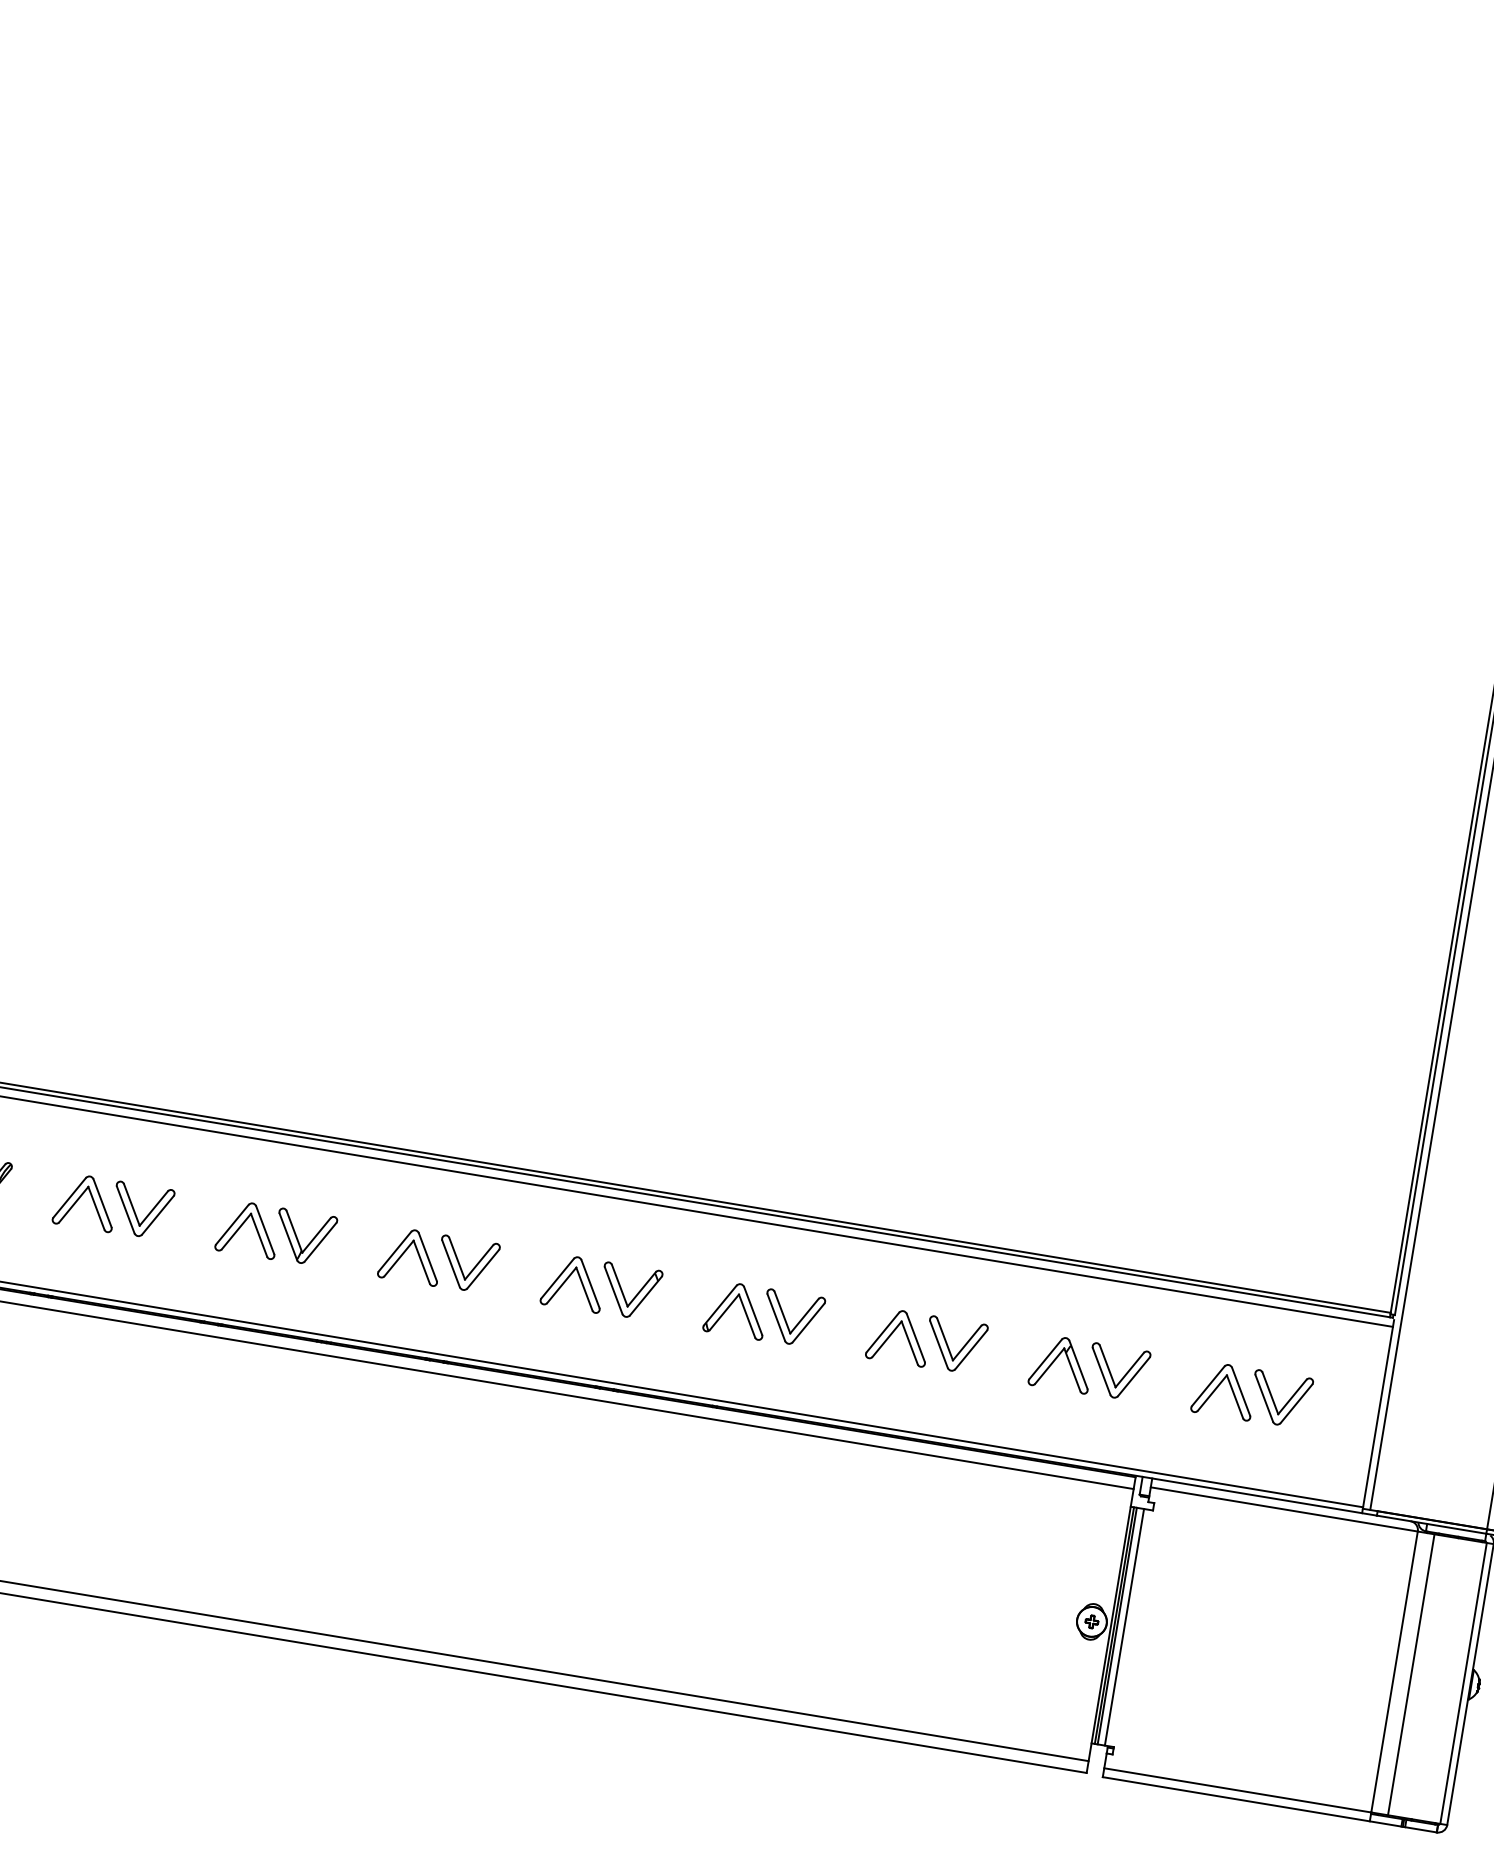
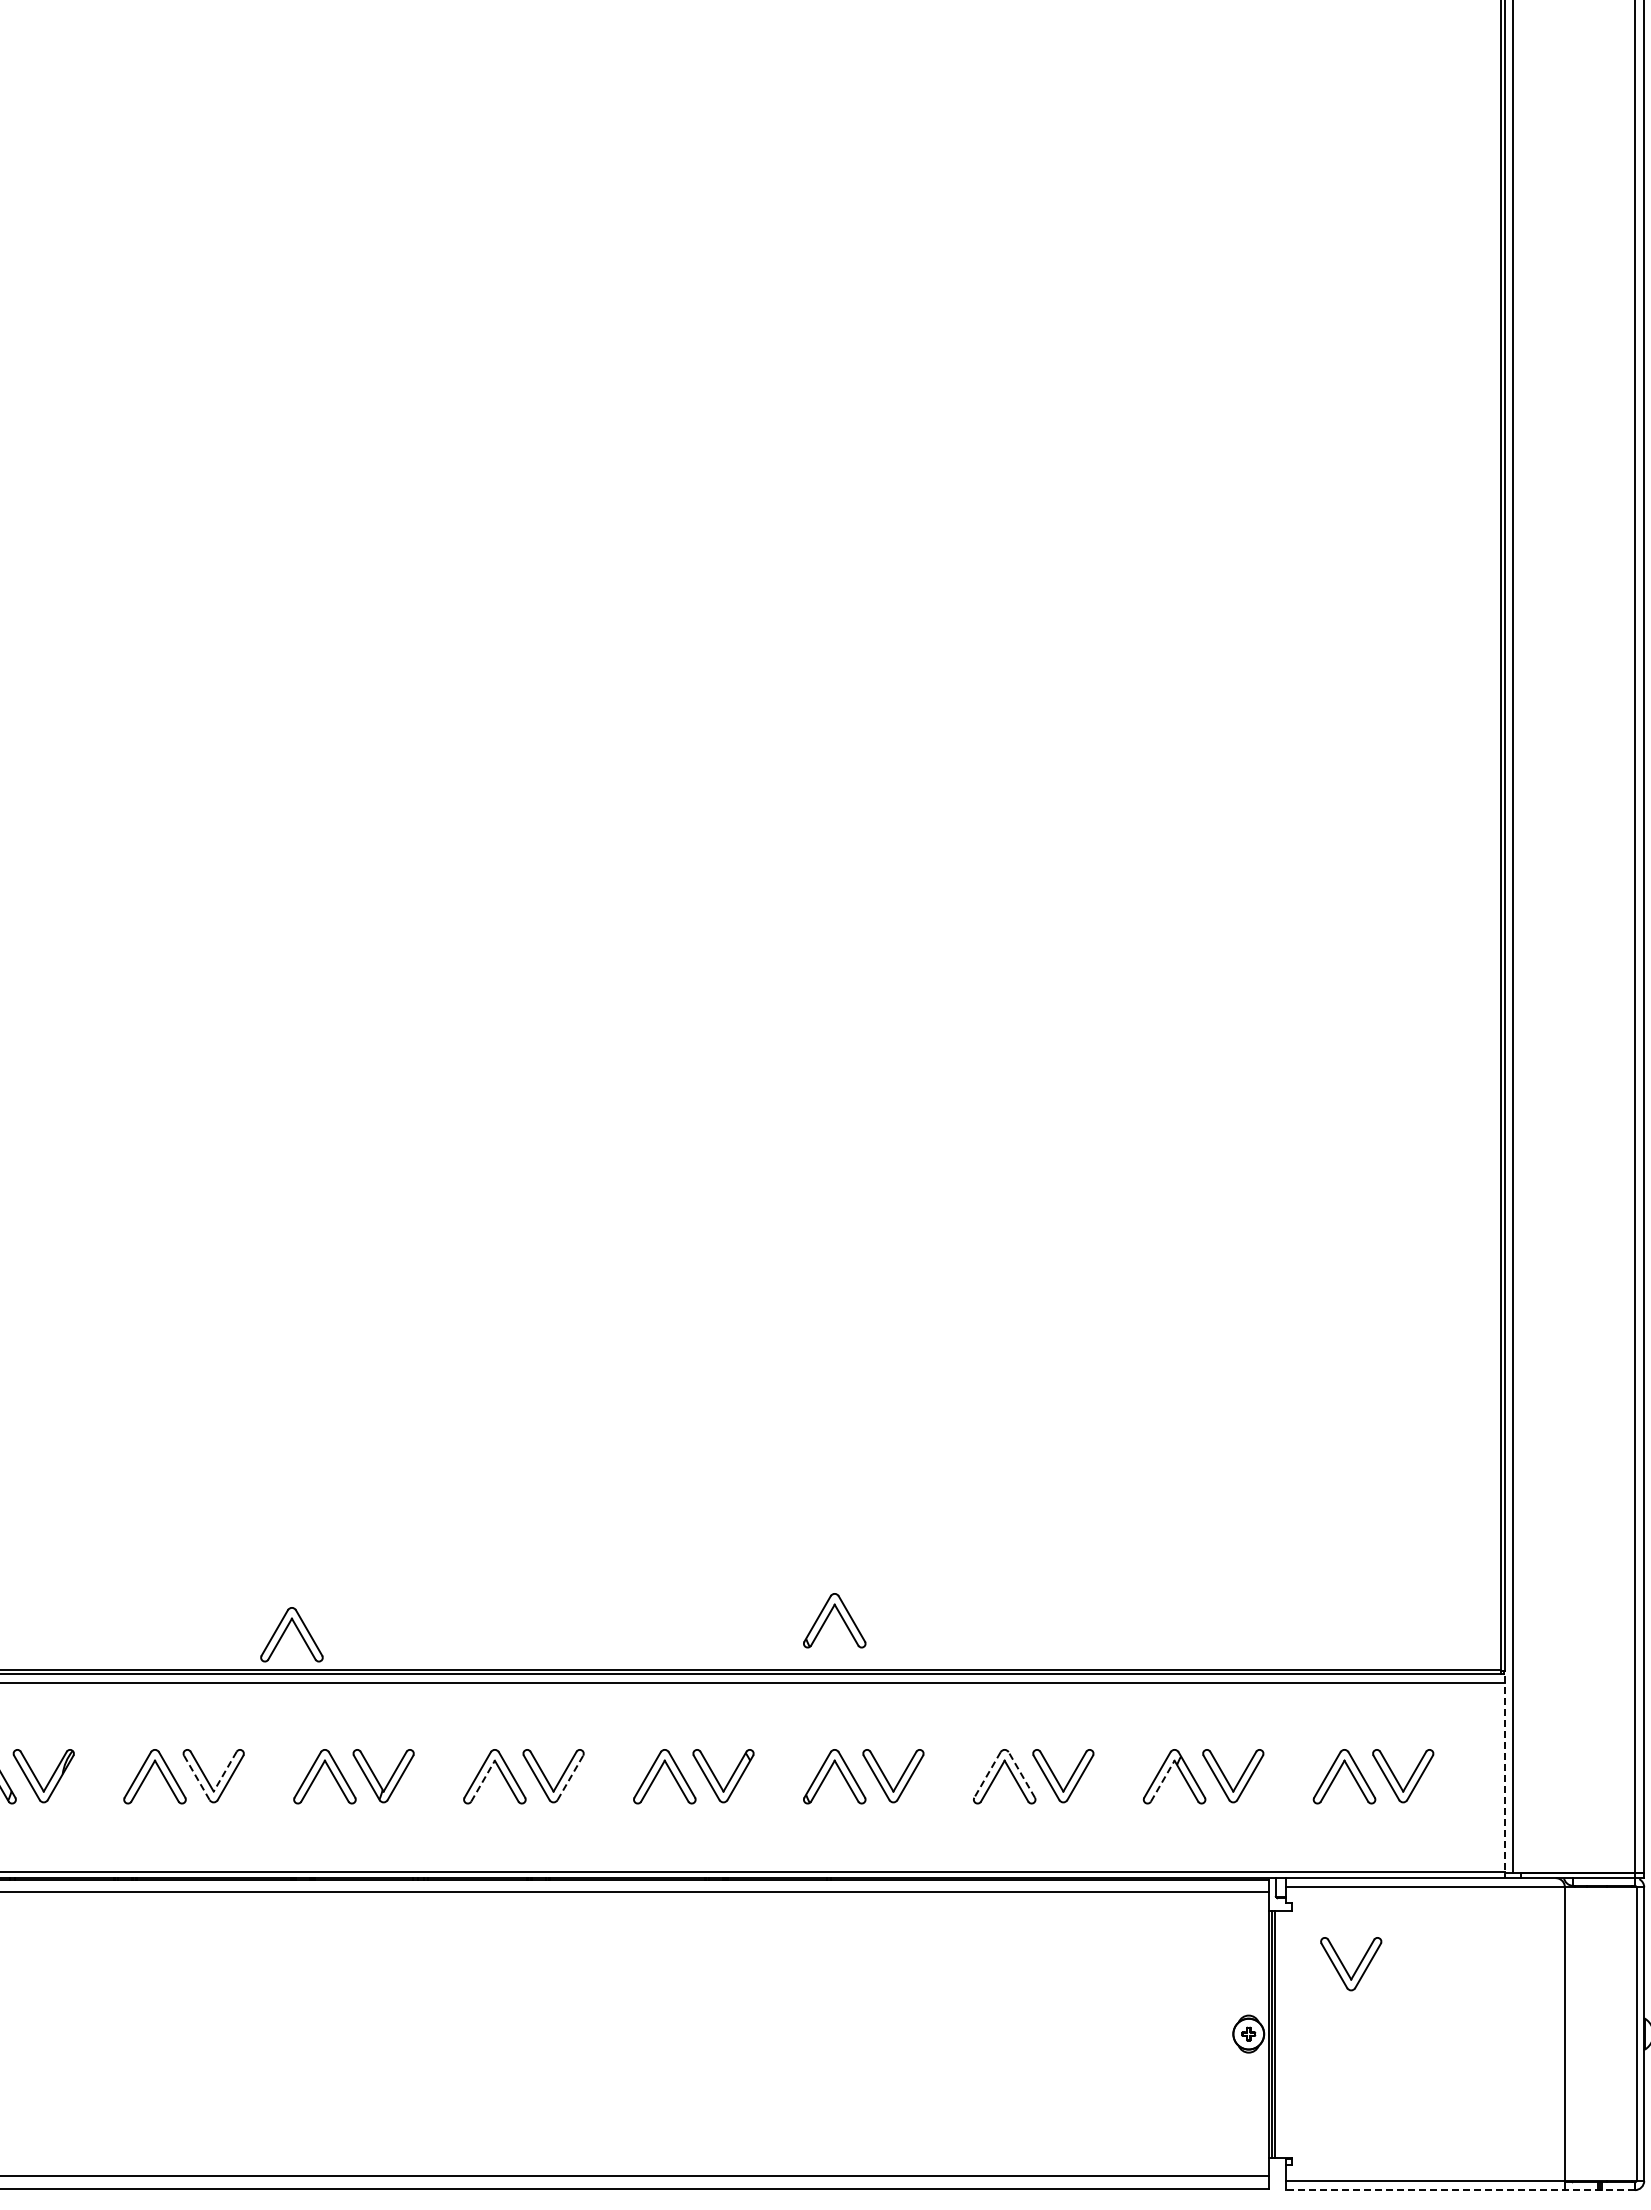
part: (233, 1084) -> (285, 1632), added
part: (755, 1156) -> (828, 1617), added
line: (154, 1208) -> (225, 1771), solid -> dashed
line: (125, 1209) -> (196, 1777), solid -> dashed
line: (399, 1258) -> (483, 1781), solid -> dashed
line: (483, 1268) -> (570, 1777), solid -> dashed
line: (882, 1332) -> (987, 1775), solid -> dashed
line: (915, 1337) -> (1021, 1774), solid -> dashed
line: (1049, 1366) -> (1162, 1781), solid -> dashed
line: (1378, 1416) -> (1505, 1777), solid -> dashed
part: (1206, 1574) -> (1357, 1966), added
line: (1124, 1626) -> (1282, 2033), removed
line: (1411, 1674) -> (1582, 2033), removed
line: (1269, 1805) -> (1460, 2190), solid -> dashed

